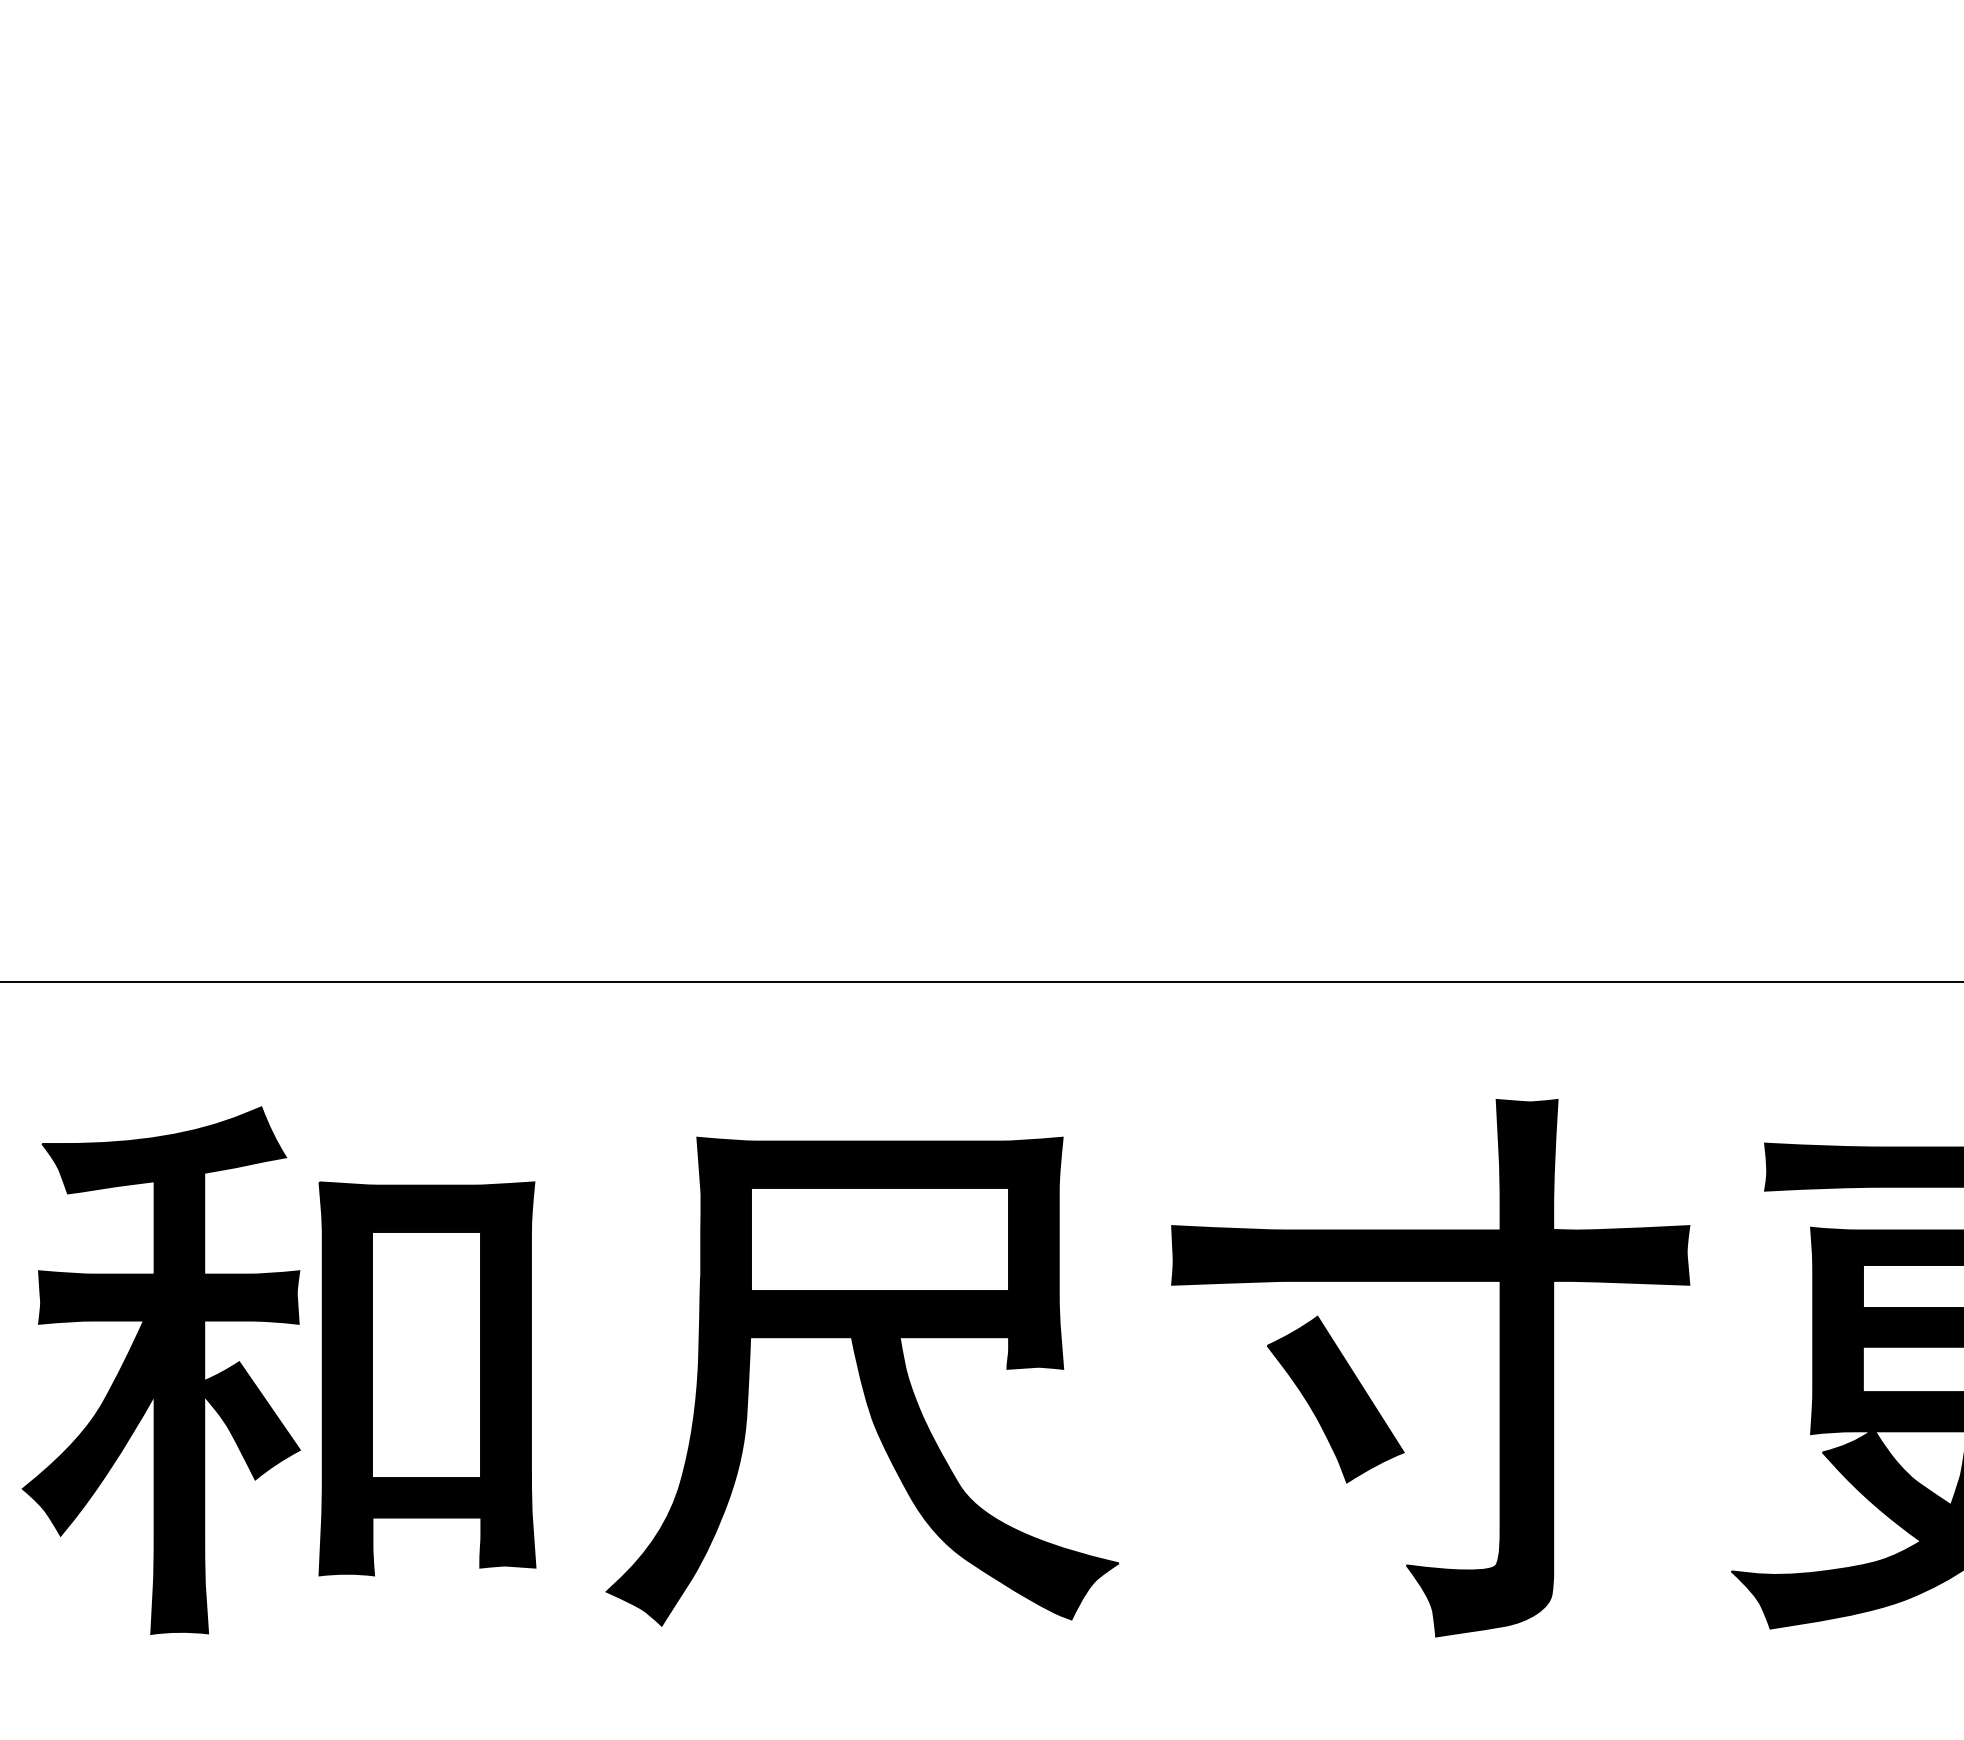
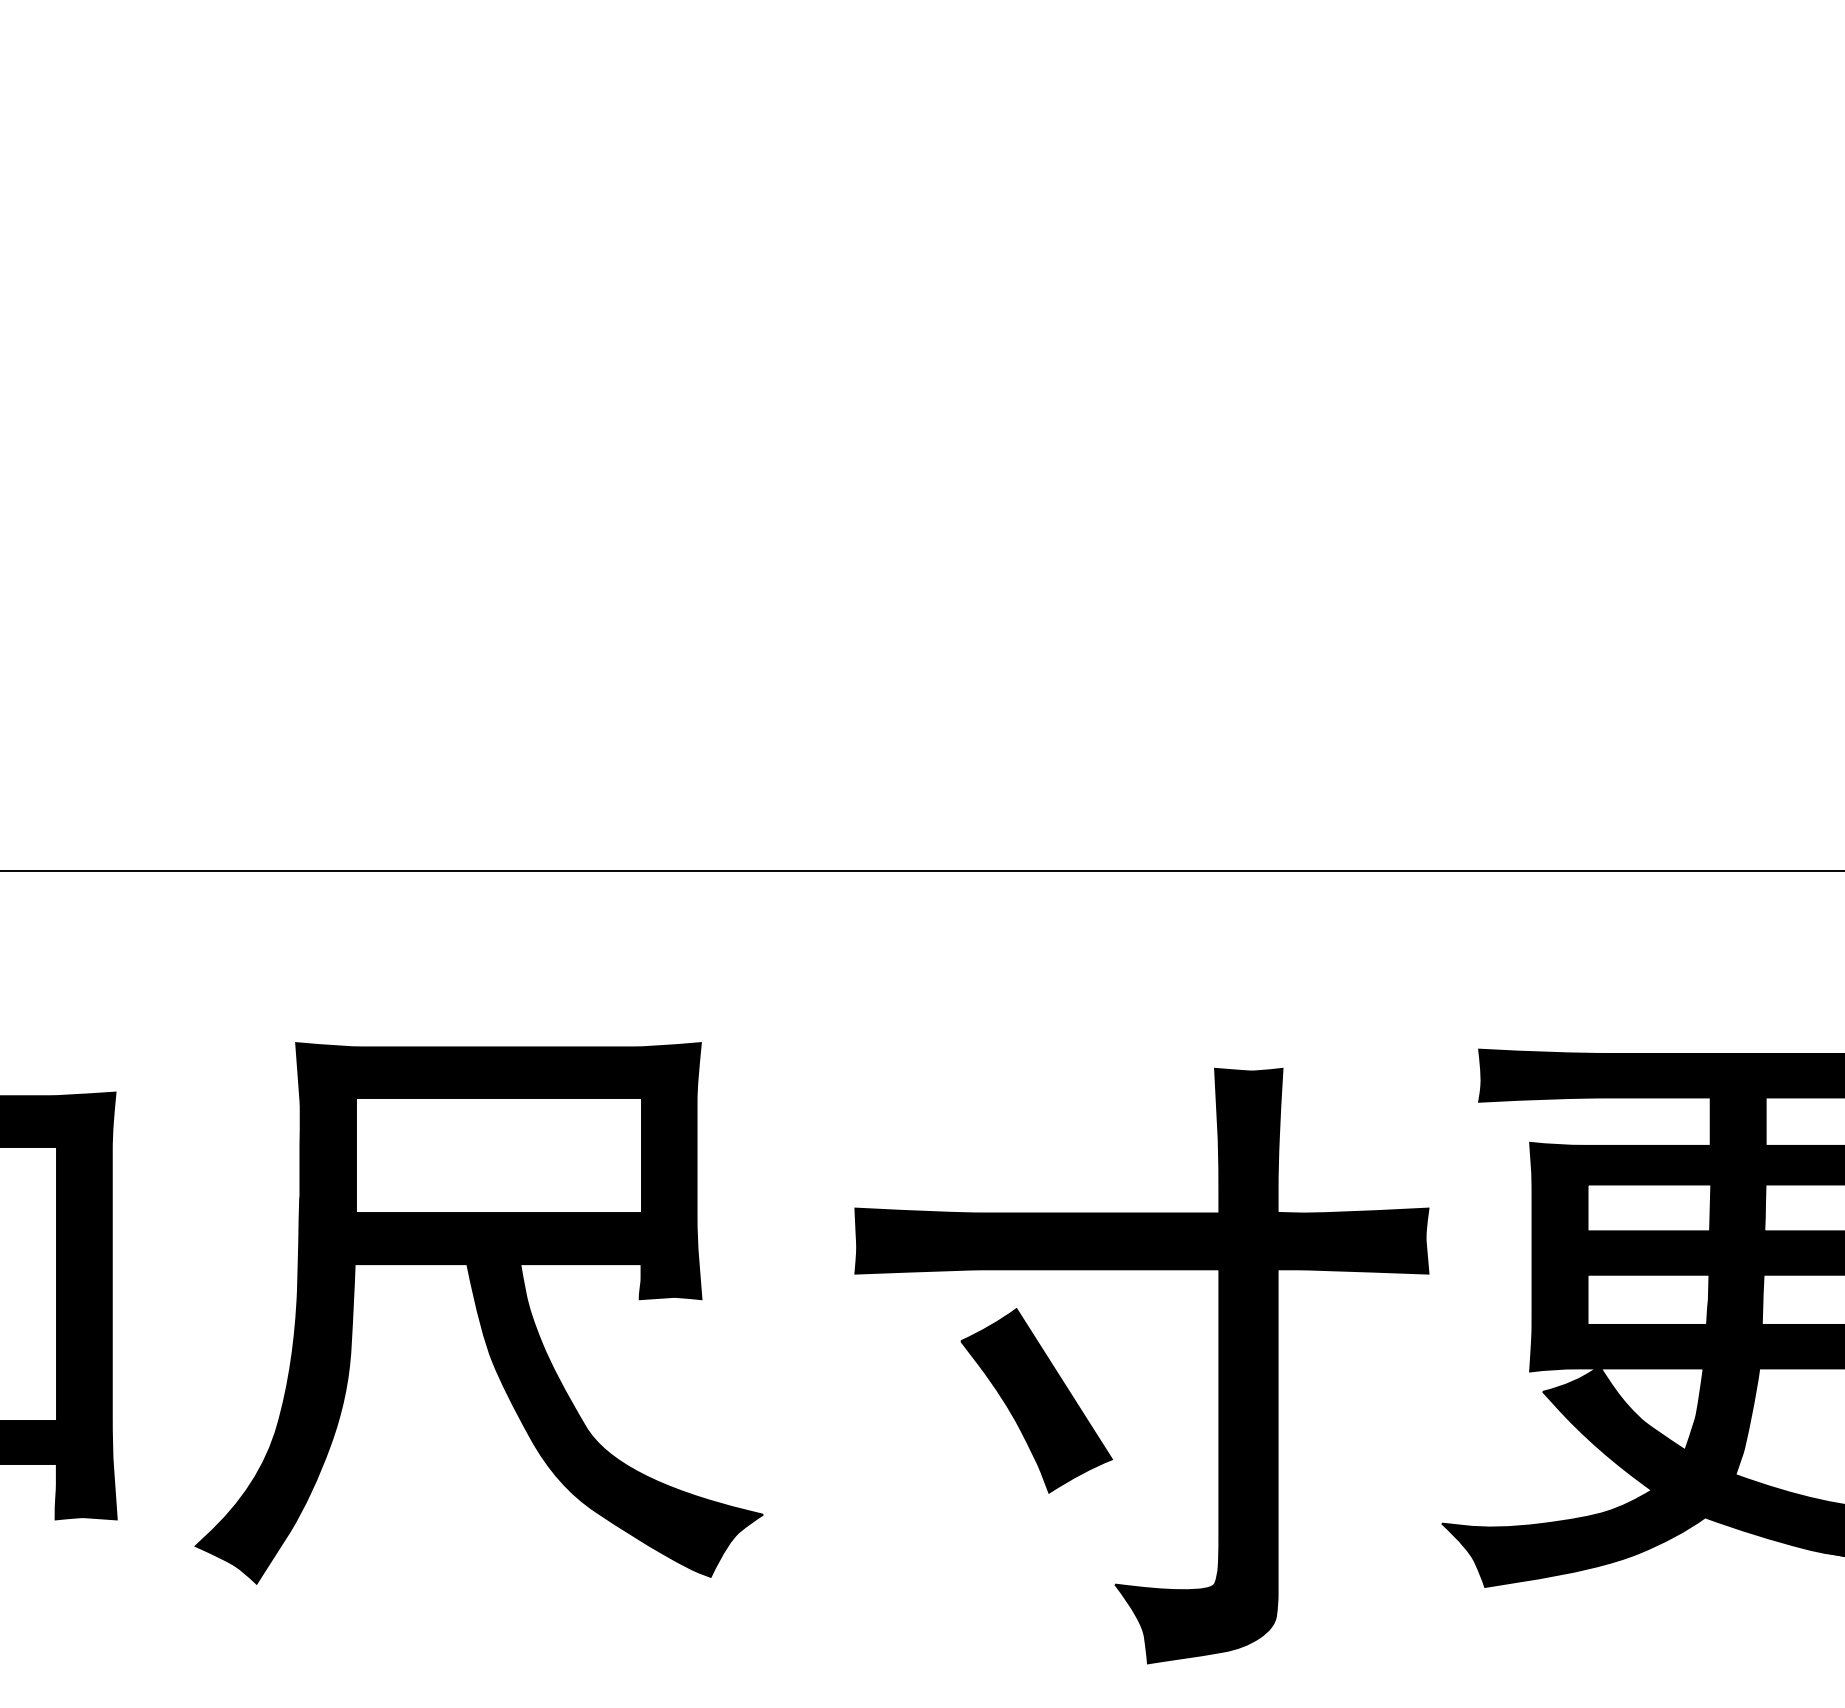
part: (1373, 1402) -> (1078, 1404), moved

